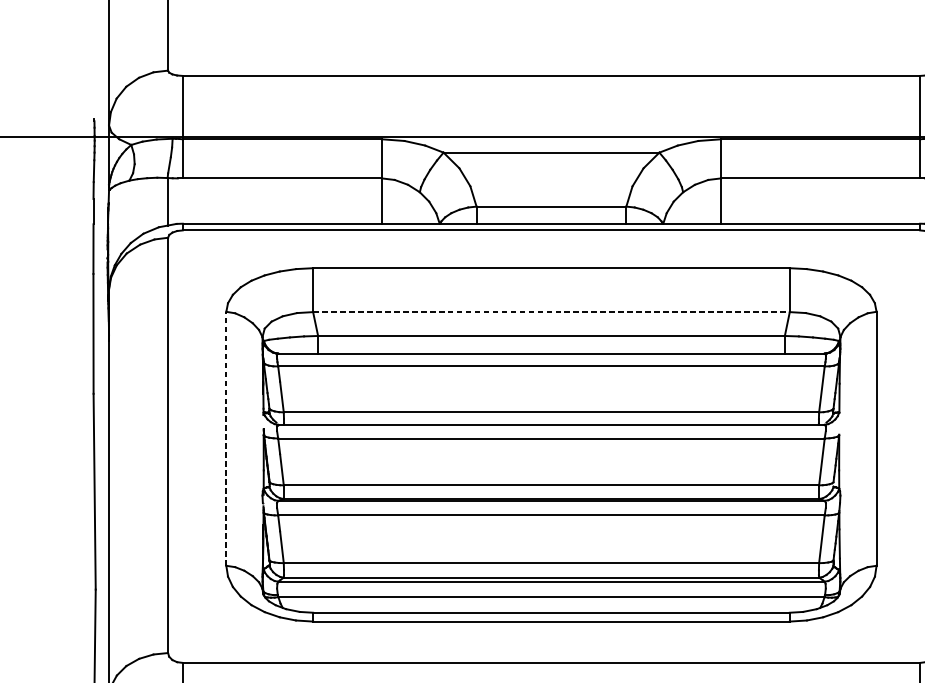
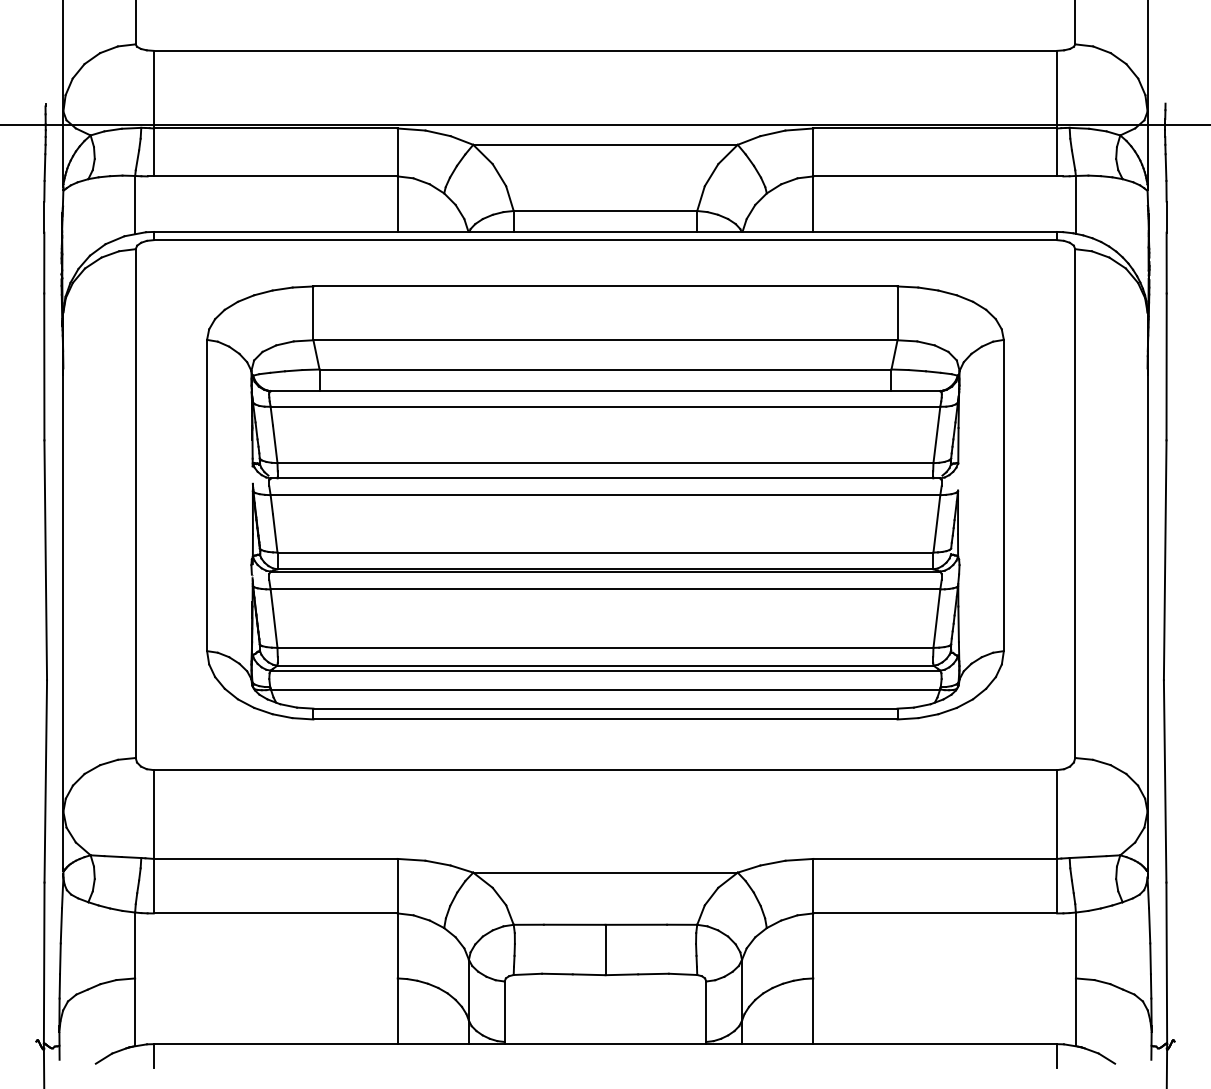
line: (551, 312) -> (605, 340), dashed -> solid
line: (226, 438) -> (207, 495), dashed -> solid

